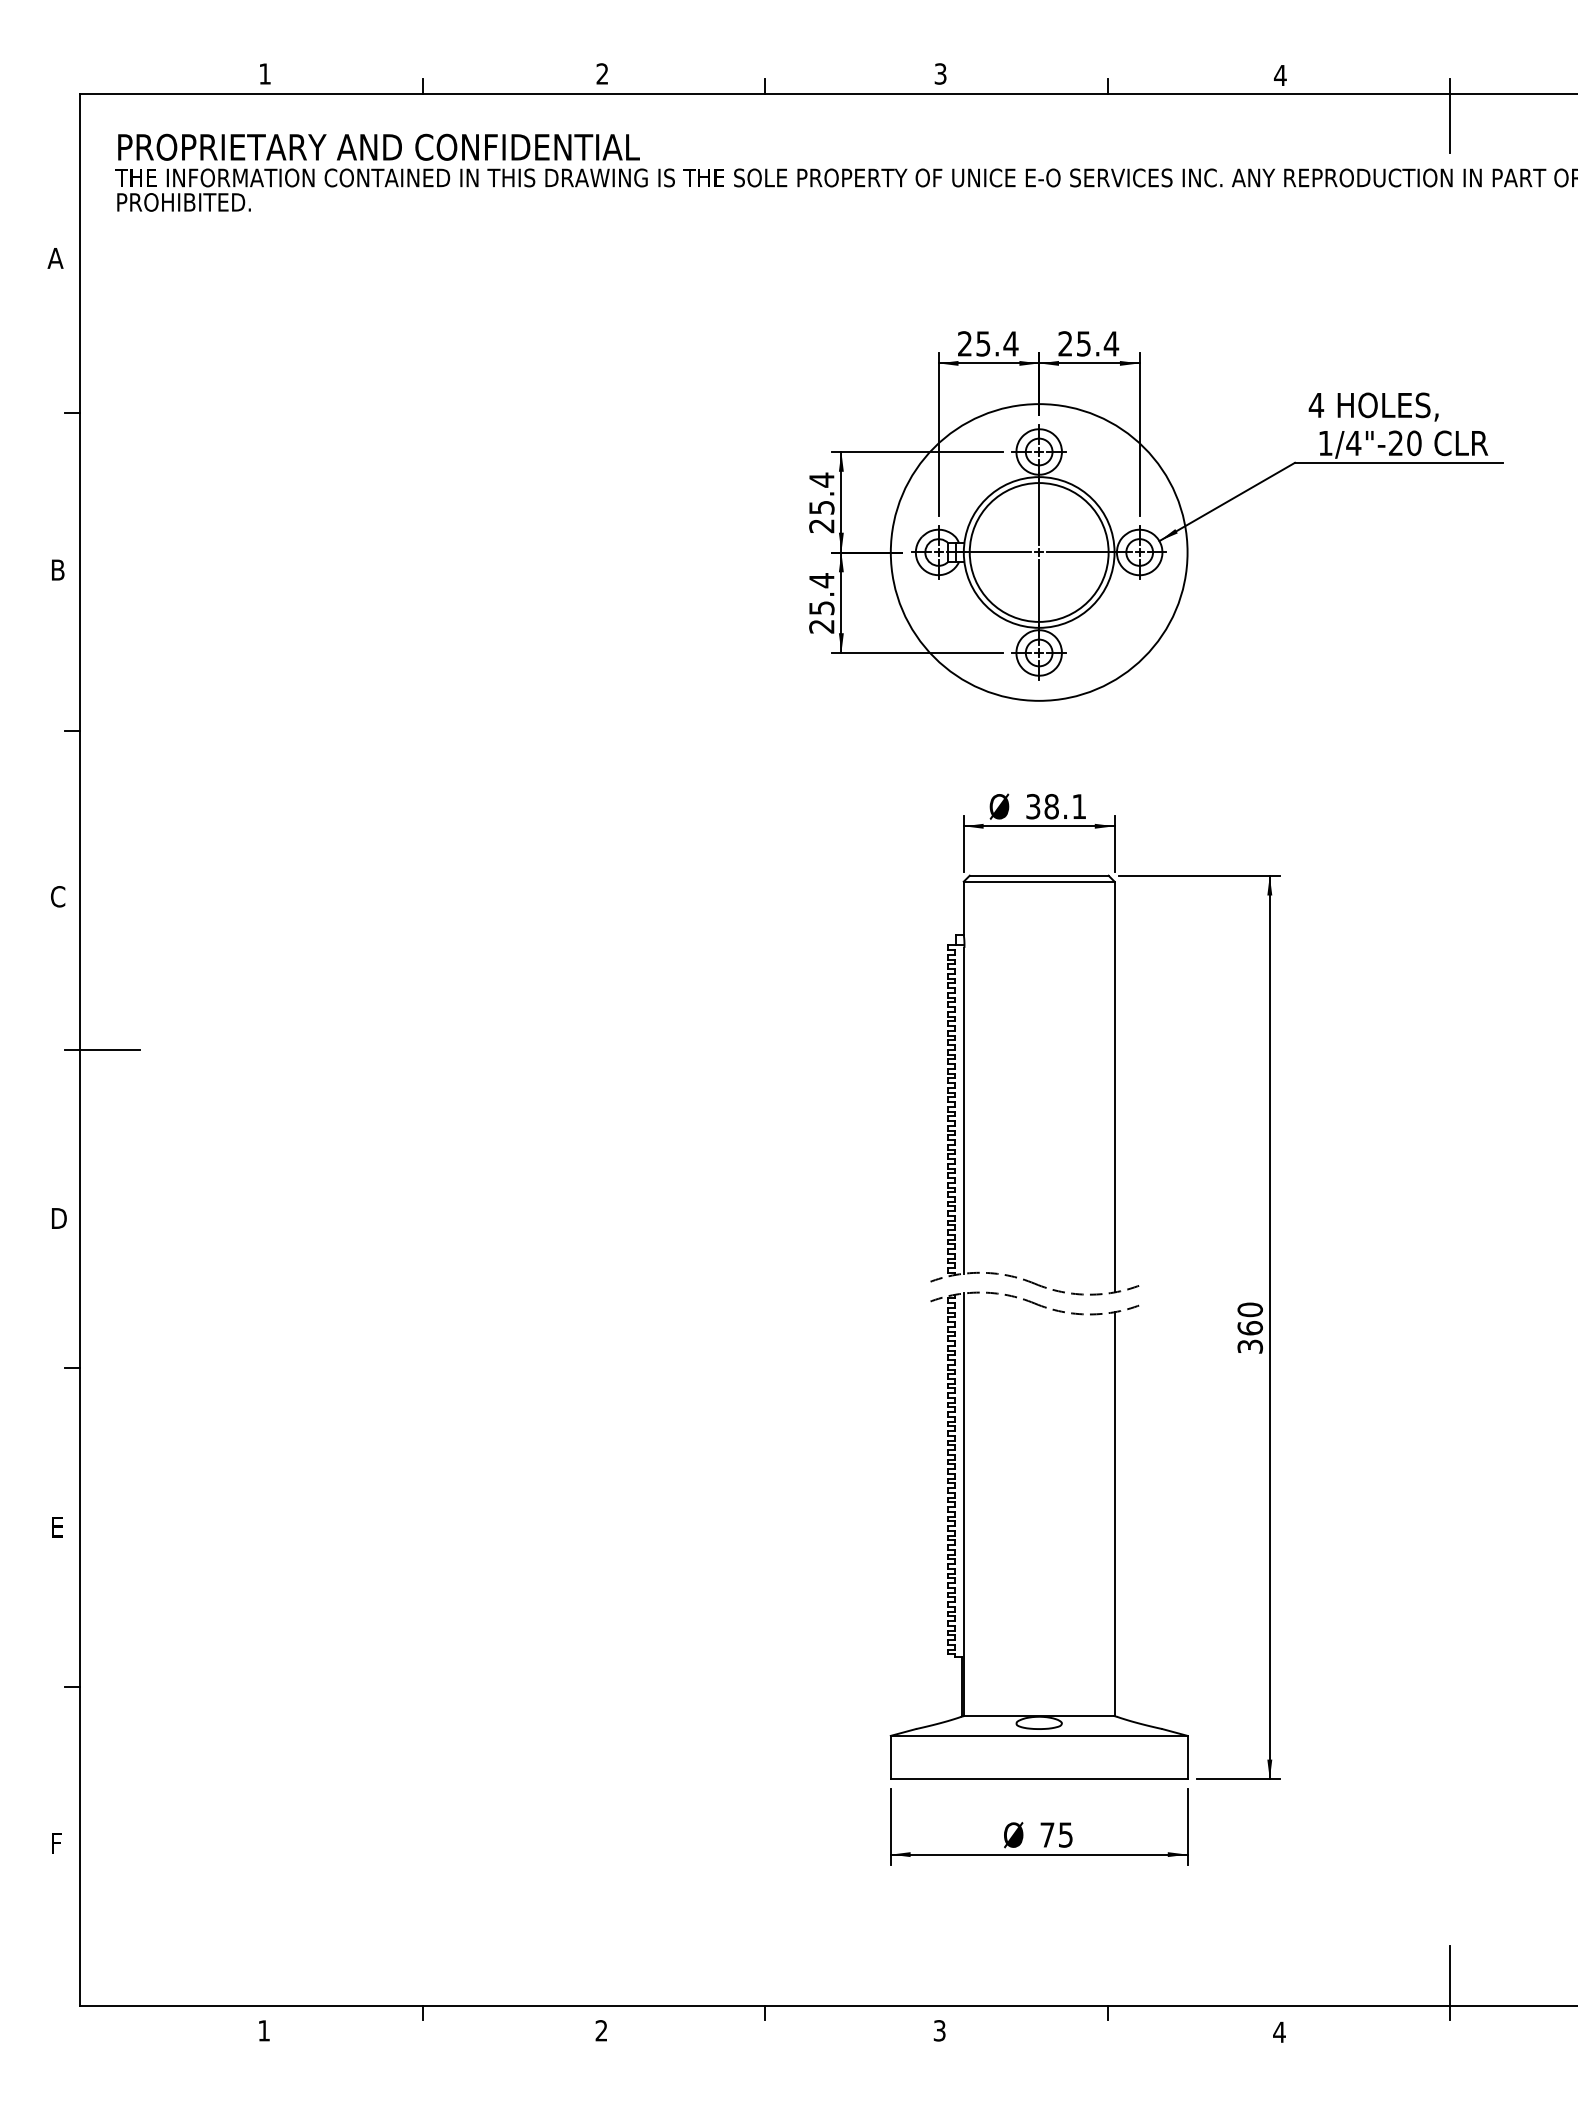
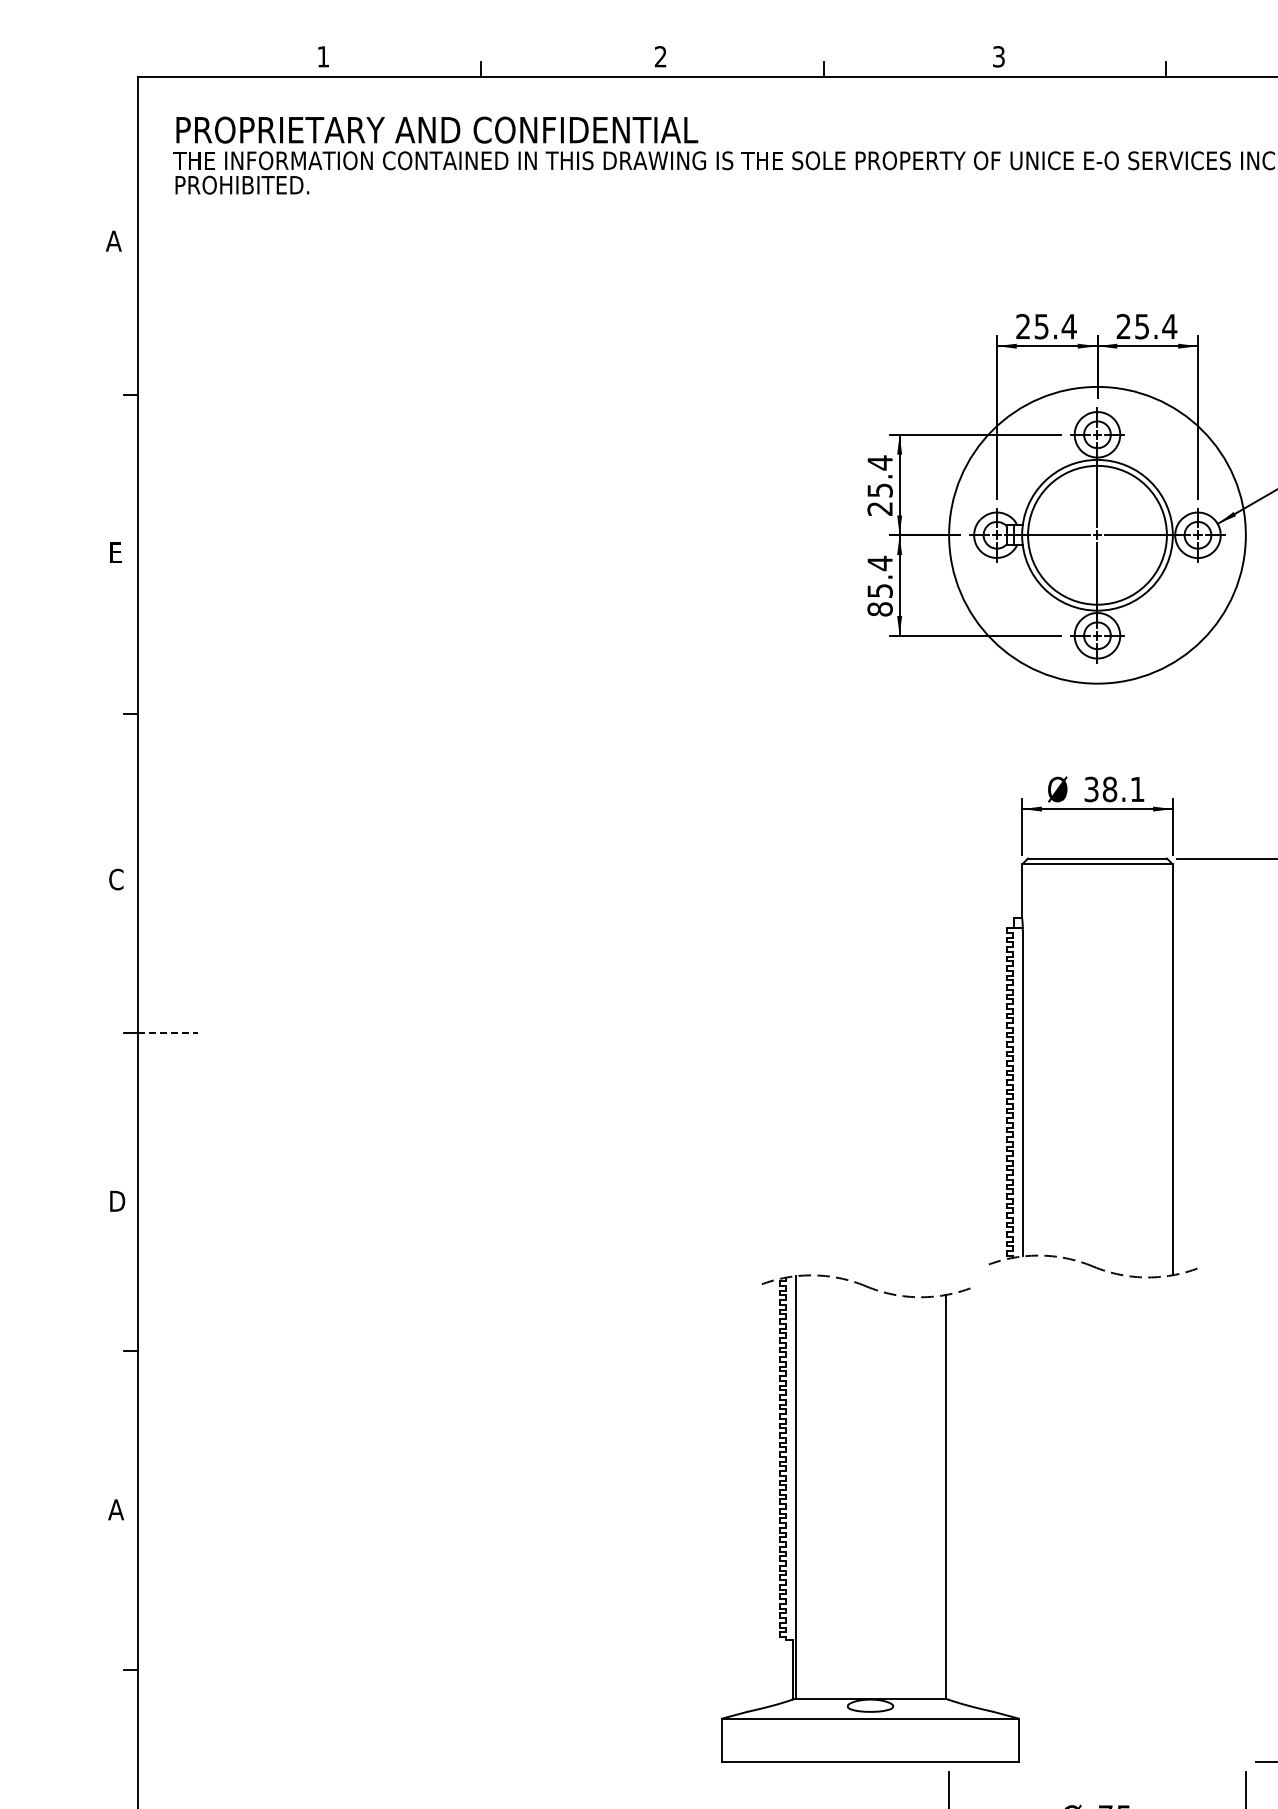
text: (58, 569) -> (116, 552), B -> E
text: (821, 626) -> (879, 609), 25.4 -> 85.4
line: (109, 1049) -> (167, 1032), solid -> dashed
text: (57, 1526) -> (115, 1509), E -> A
part: (964, 1535) -> (795, 1518), moved

